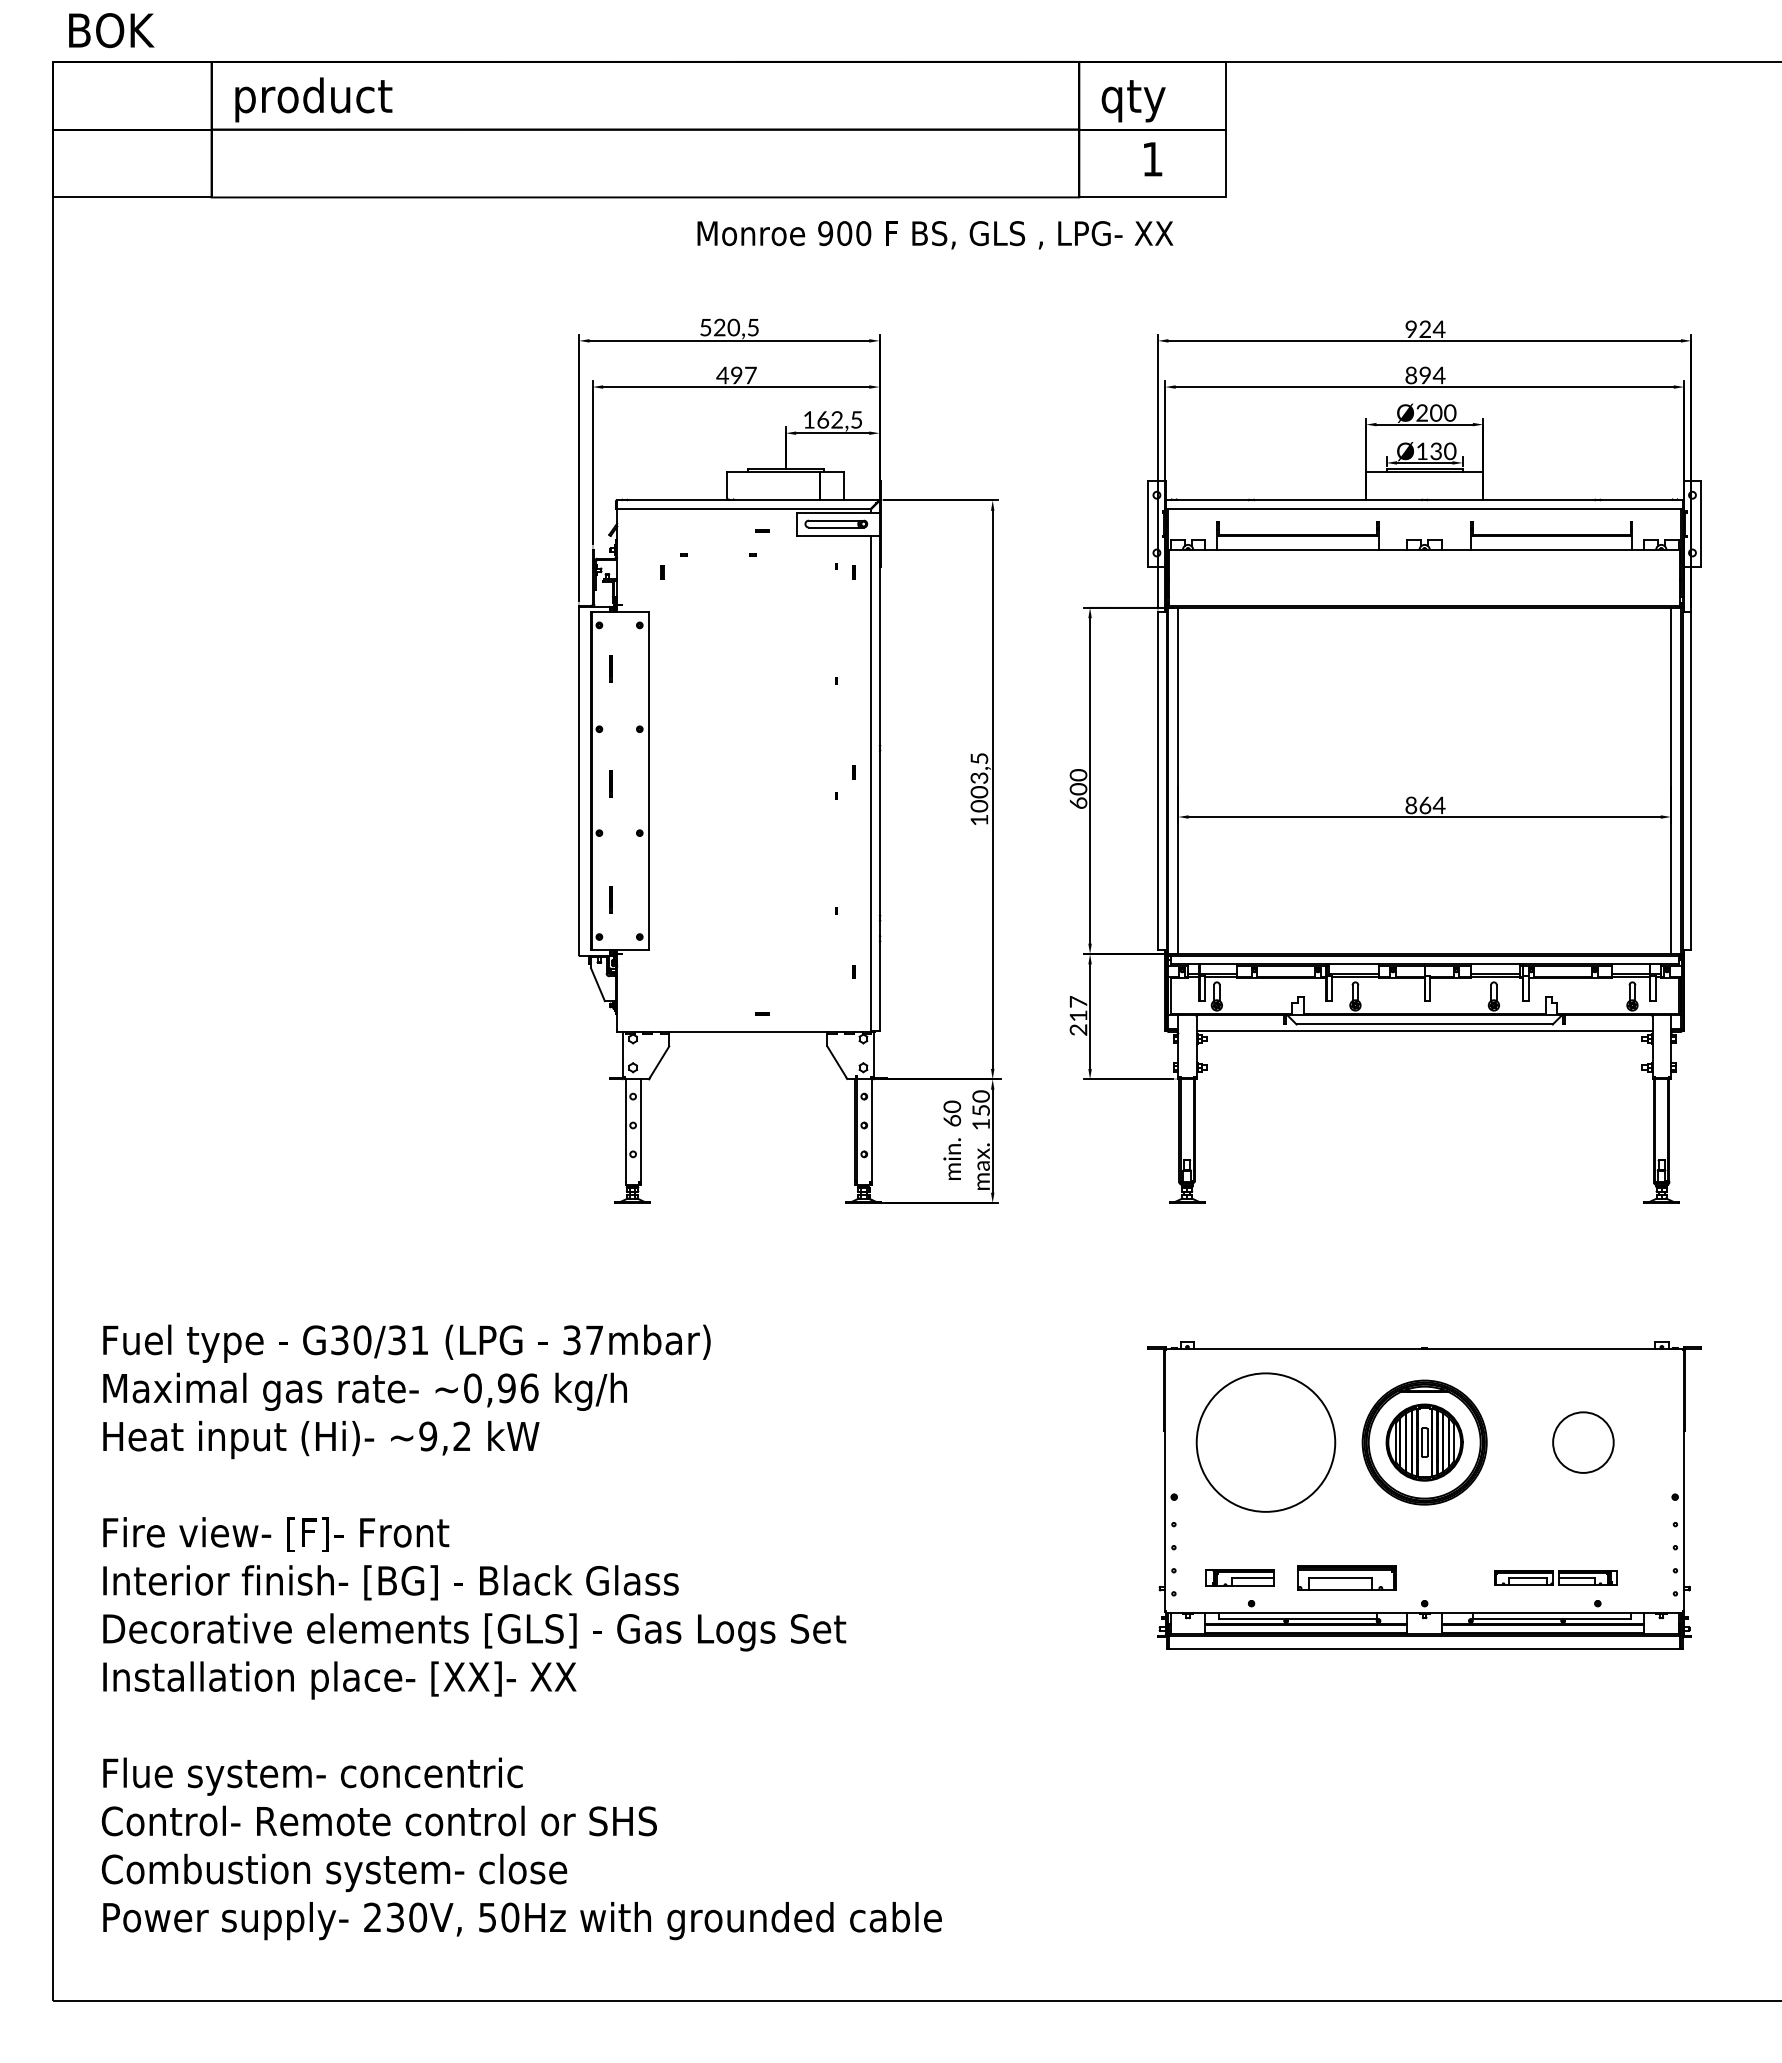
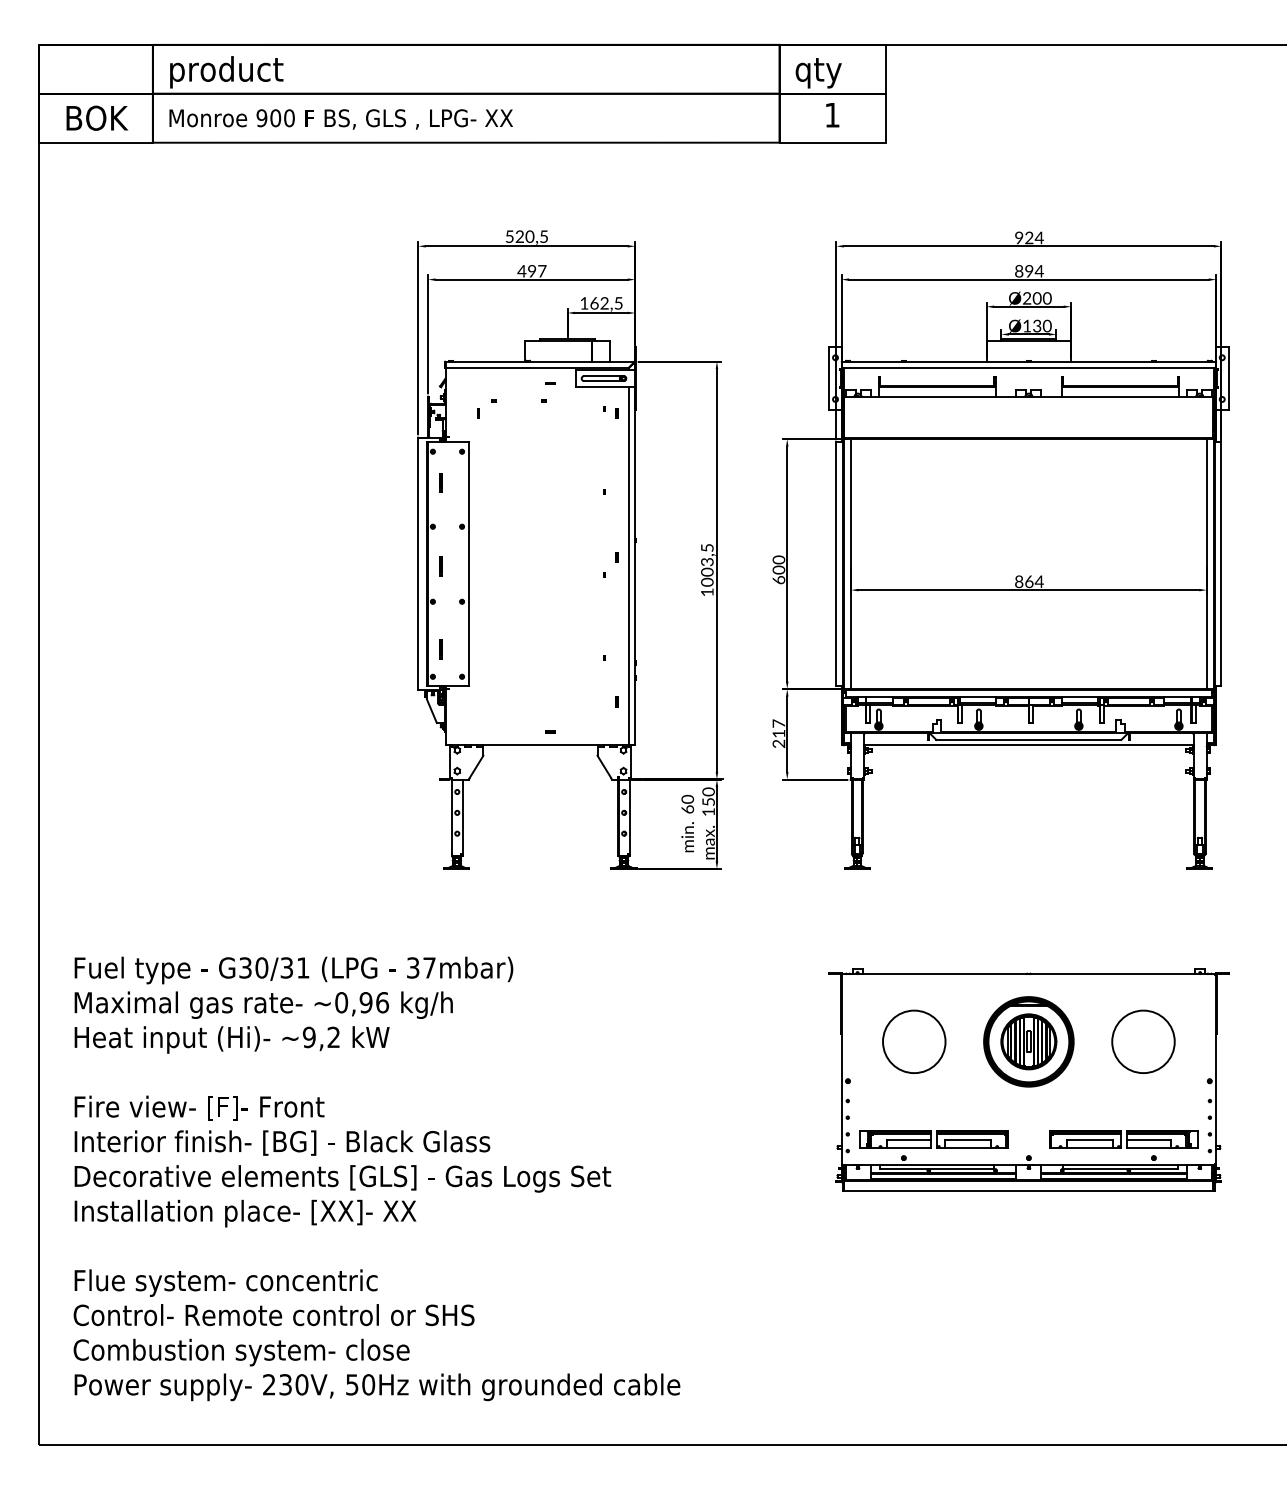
text: (111, 30) -> (97, 118), moved
text: (935, 235) -> (341, 119), moved
circle: (1265, 1442) -> (913, 1041), size x0.62
circle: (1583, 1442) -> (1143, 1041), size x1.43
part: (1239, 1577) -> (895, 1139), size x1.43
part: (1555, 1577) -> (1123, 1139), size x1.67

